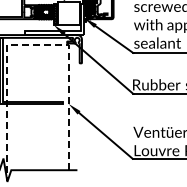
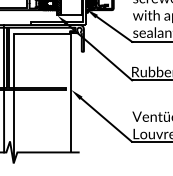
line: (32, 44) -> (37, 33), dashed -> solid

